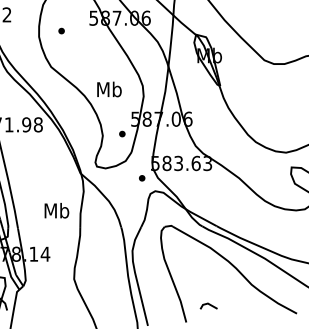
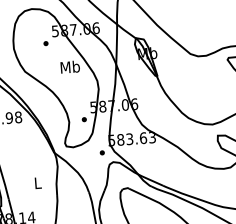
part: (61, 30) -> (45, 43), moved
text: (109, 89) -> (70, 67), moved
text: (56, 210) -> (37, 182), Mb -> L

